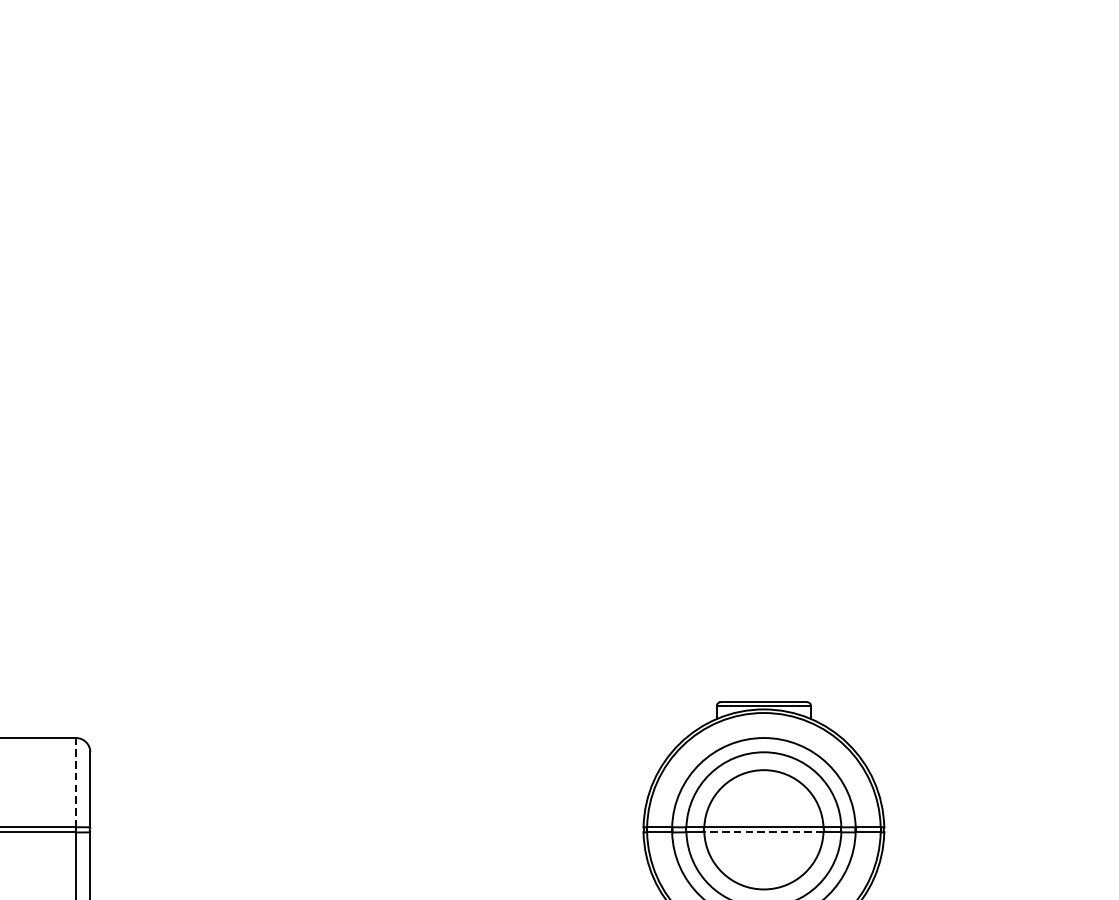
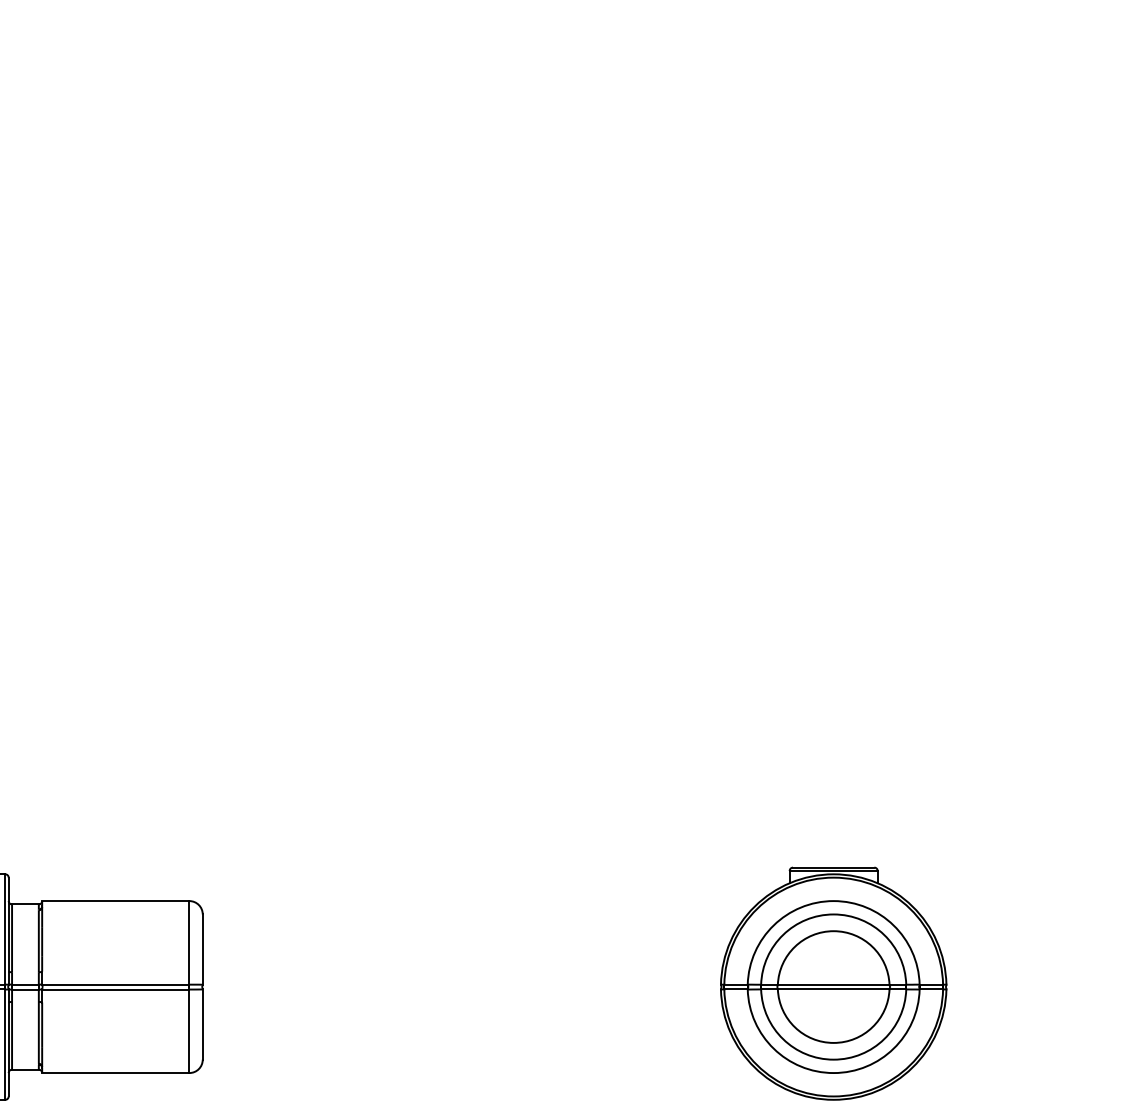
line: (76, 782) -> (189, 942), dashed -> solid
line: (763, 832) -> (833, 989), dashed -> solid

